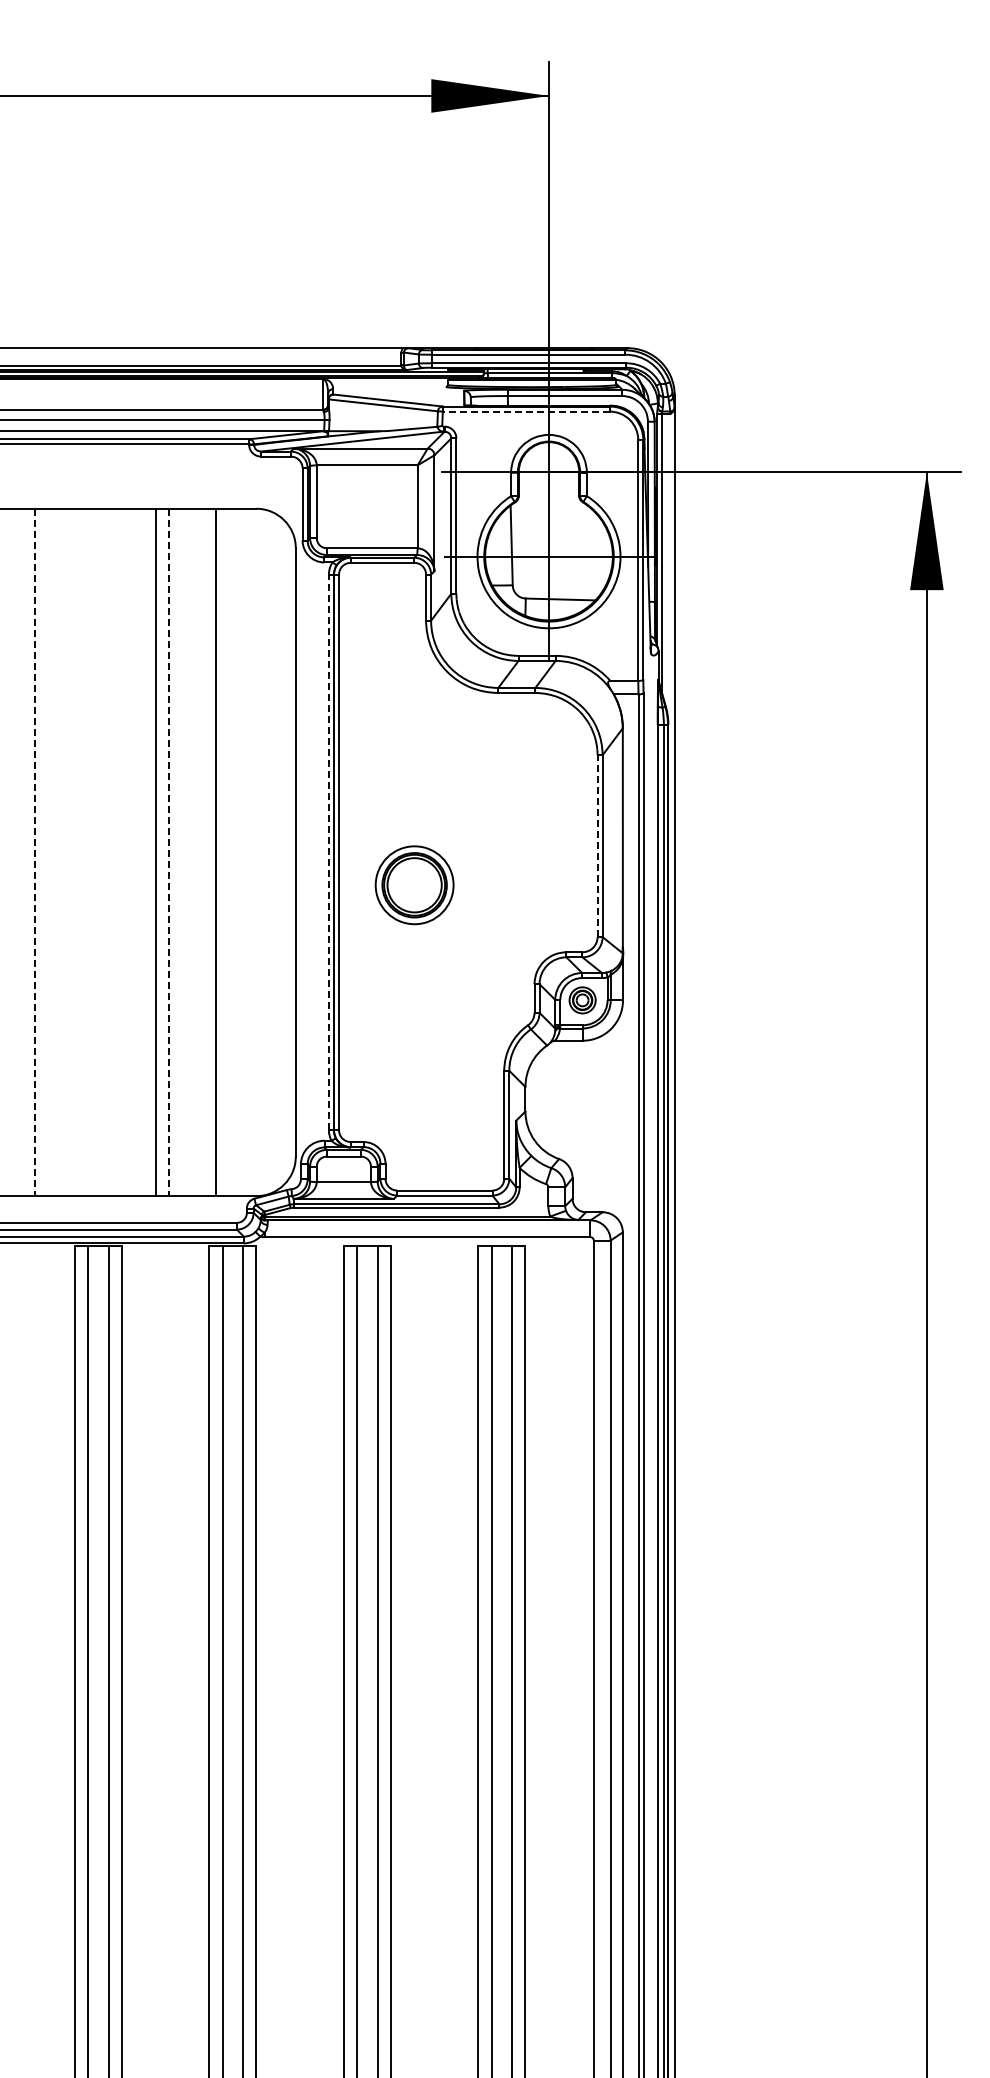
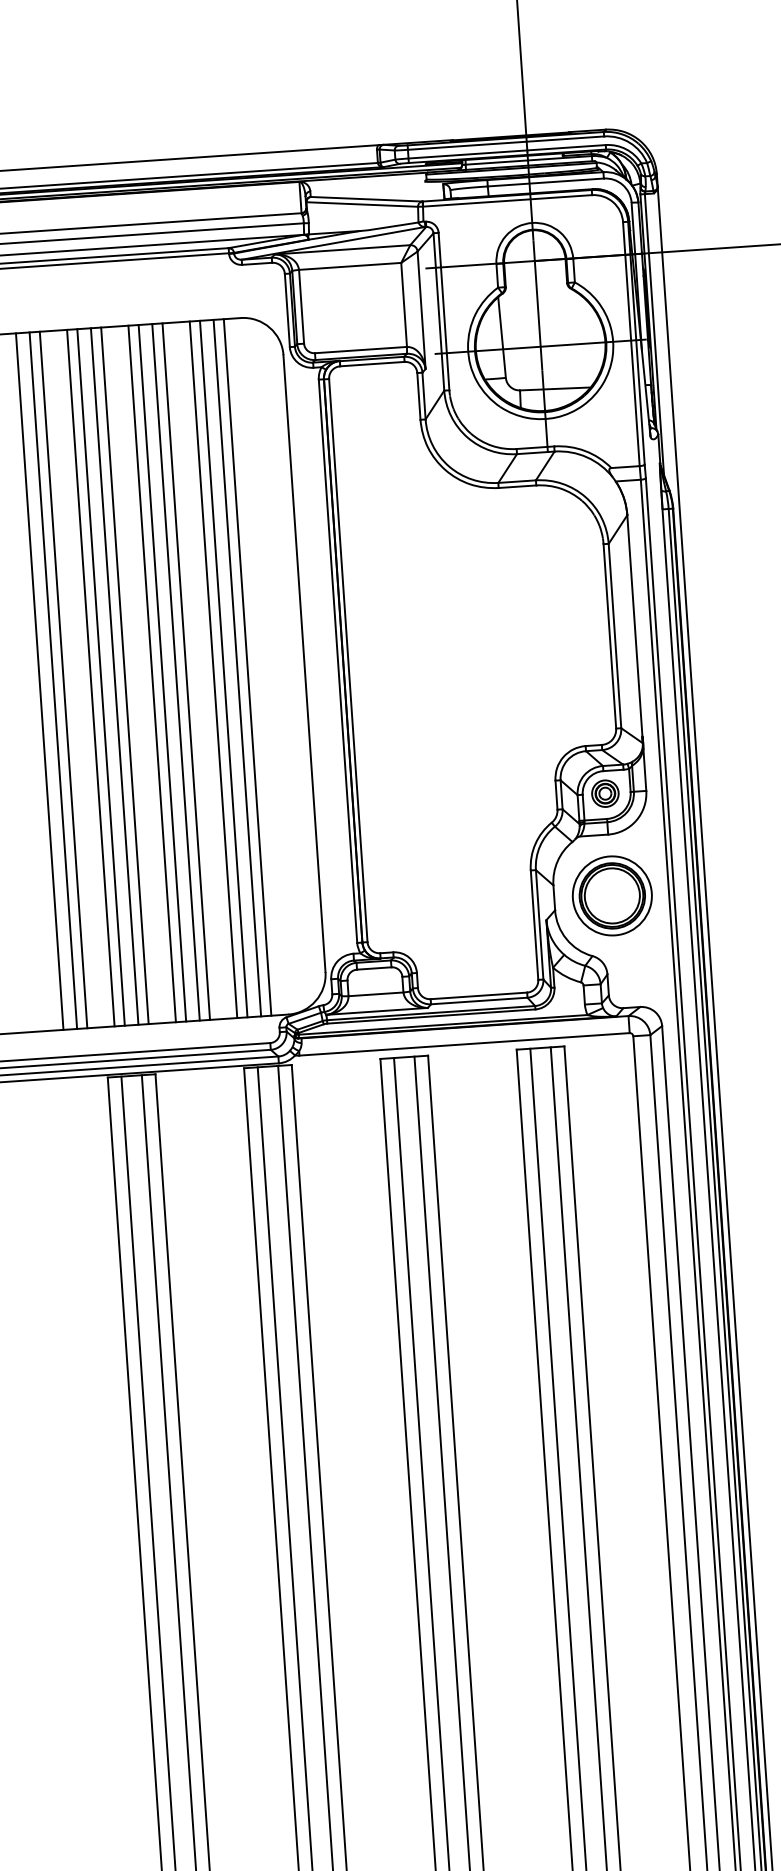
line: (525, 411) -> (506, 200), dashed -> solid
line: (597, 846) -> (609, 636), dashed -> solid
line: (34, 852) -> (39, 681), dashed -> solid
line: (47, 852) -> (52, 680), added
line: (58, 852) -> (64, 680), added
line: (84, 852) -> (90, 678), added
line: (95, 852) -> (101, 677), added
line: (108, 852) -> (114, 676), added
line: (118, 852) -> (124, 675), added
line: (145, 852) -> (152, 674), added
line: (169, 852) -> (176, 672), dashed -> solid
line: (179, 852) -> (186, 671), added
line: (206, 852) -> (214, 669), added
line: (229, 852) -> (237, 668), added
line: (239, 852) -> (247, 667), added
line: (328, 852) -> (337, 661), dashed -> solid
part: (414, 885) -> (612, 896), moved

